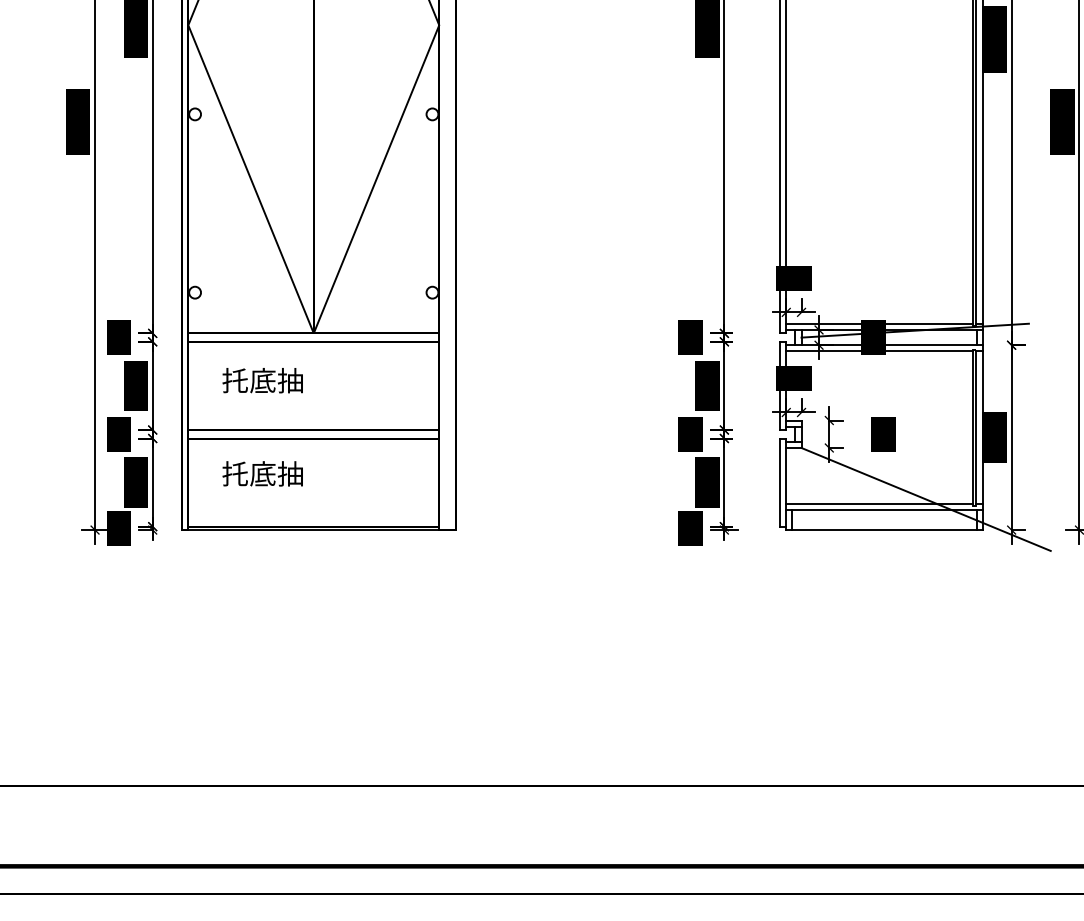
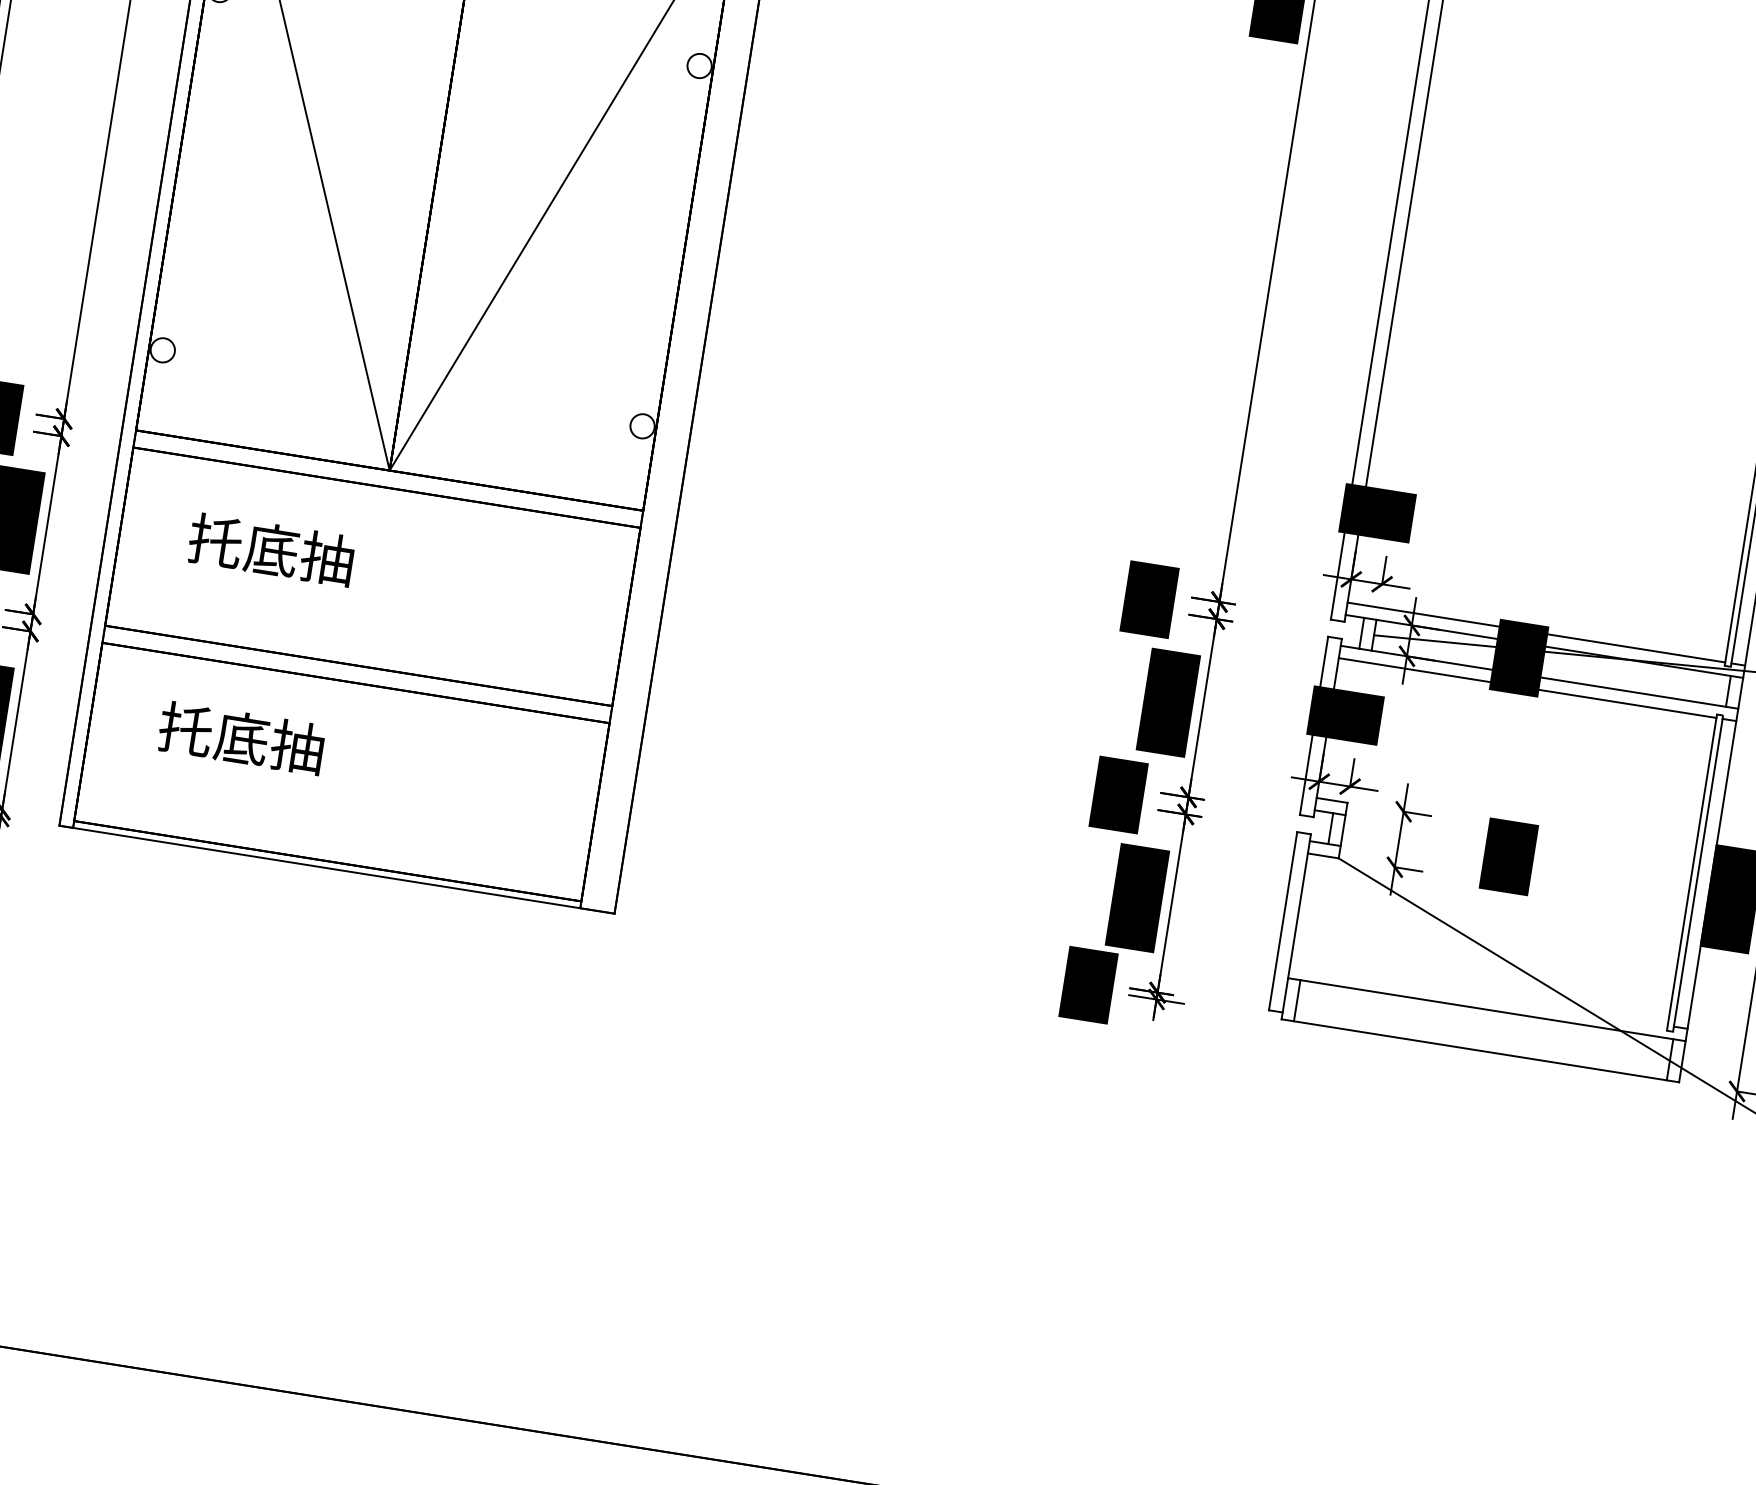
line: (879, 503) -> (1478, 995), removed

